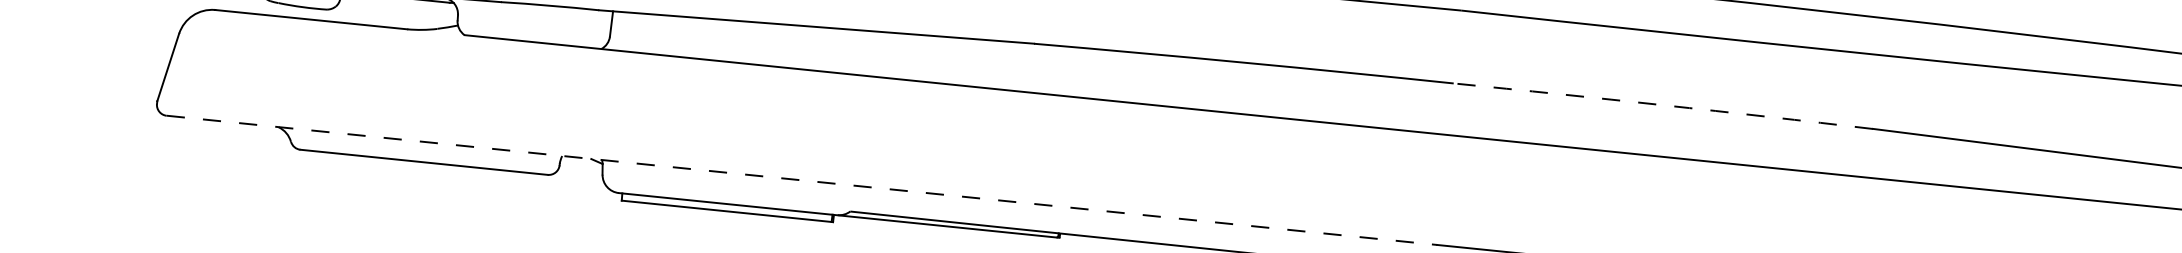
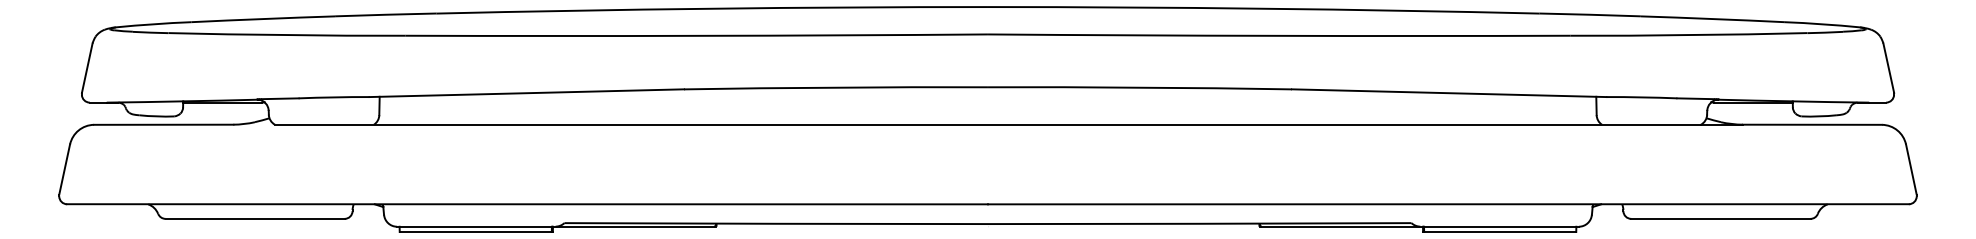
arc: (1662, 104) -> (1139, 87), dashed -> solid
line: (803, 180) -> (528, 204), dashed -> solid

